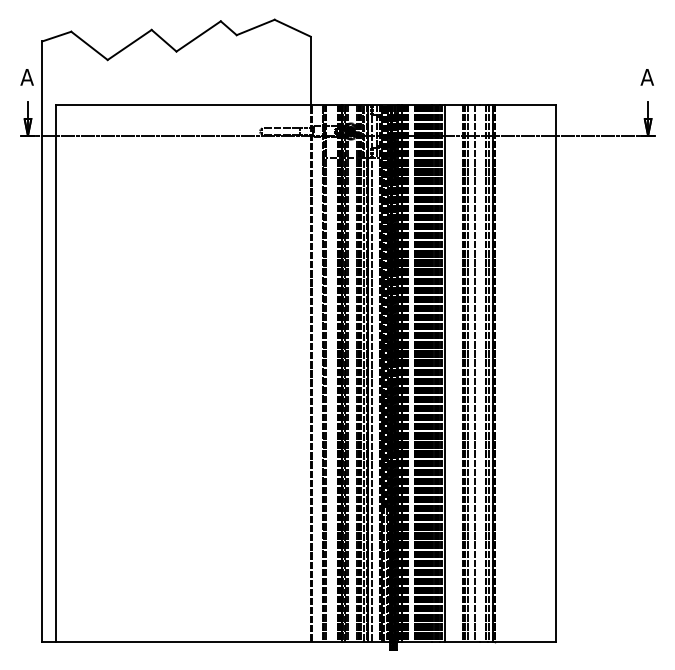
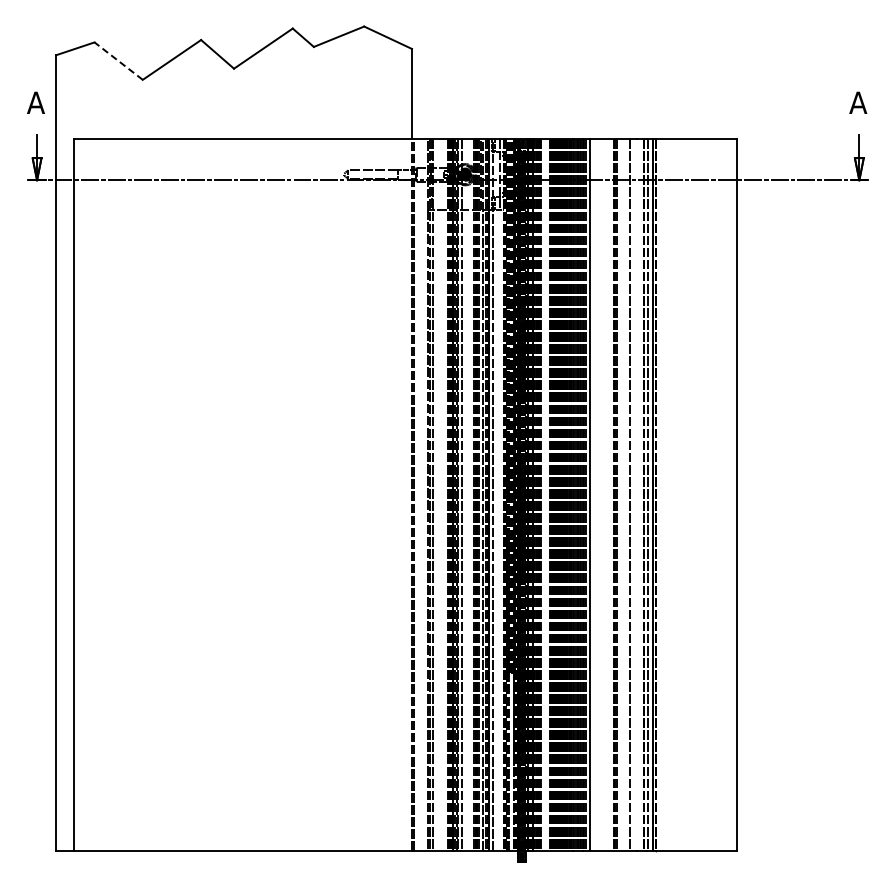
line: (89, 46) -> (118, 61), solid -> dashed
line: (468, 373) -> (621, 495), removed

